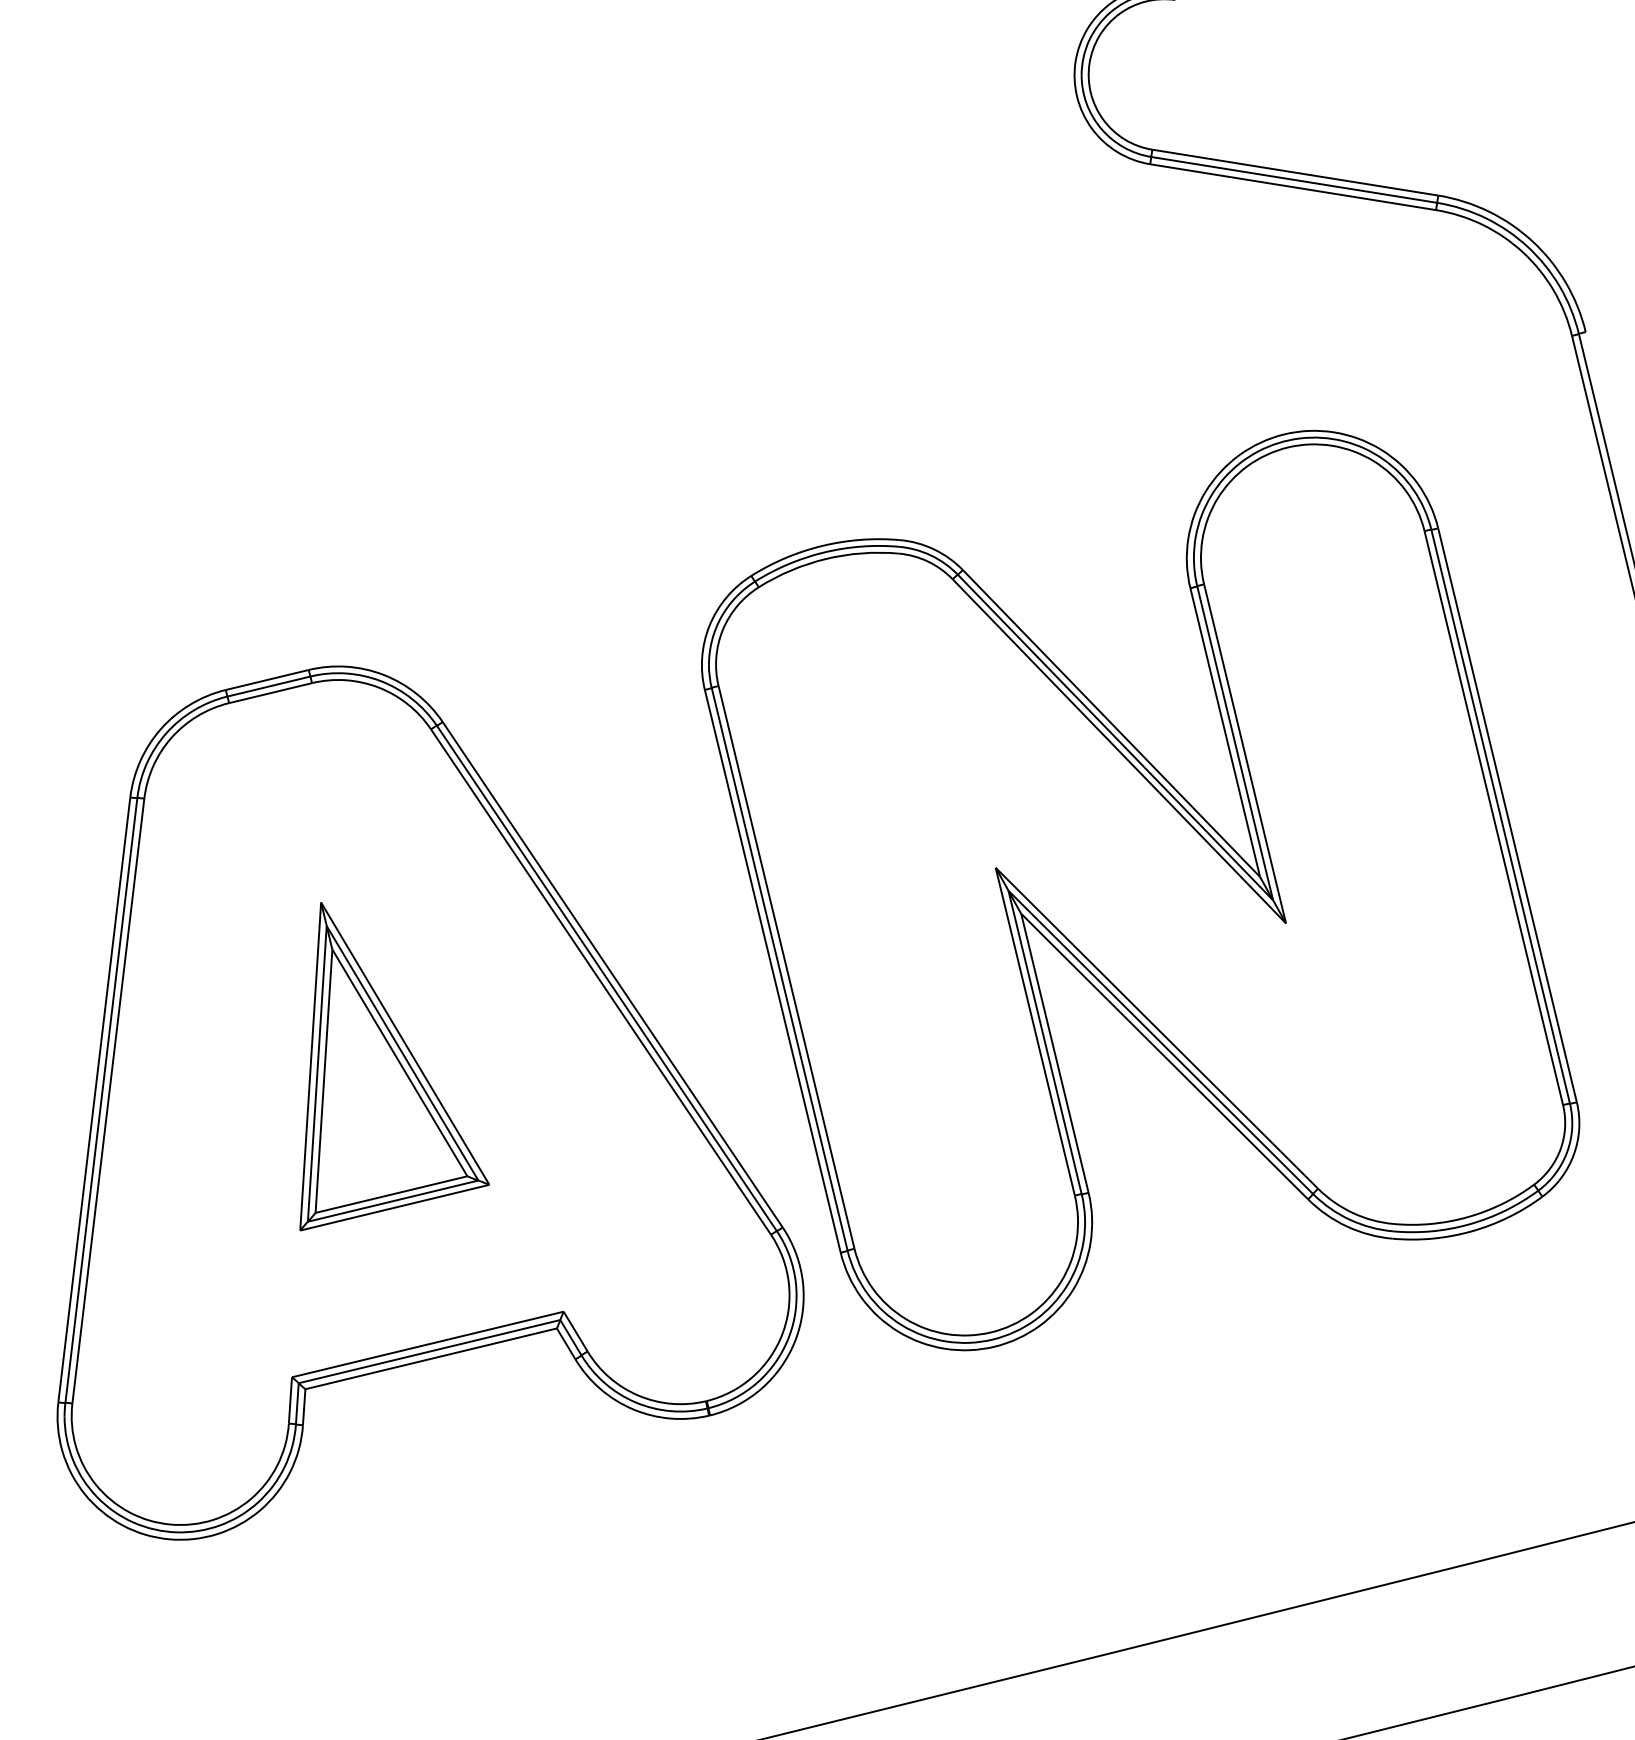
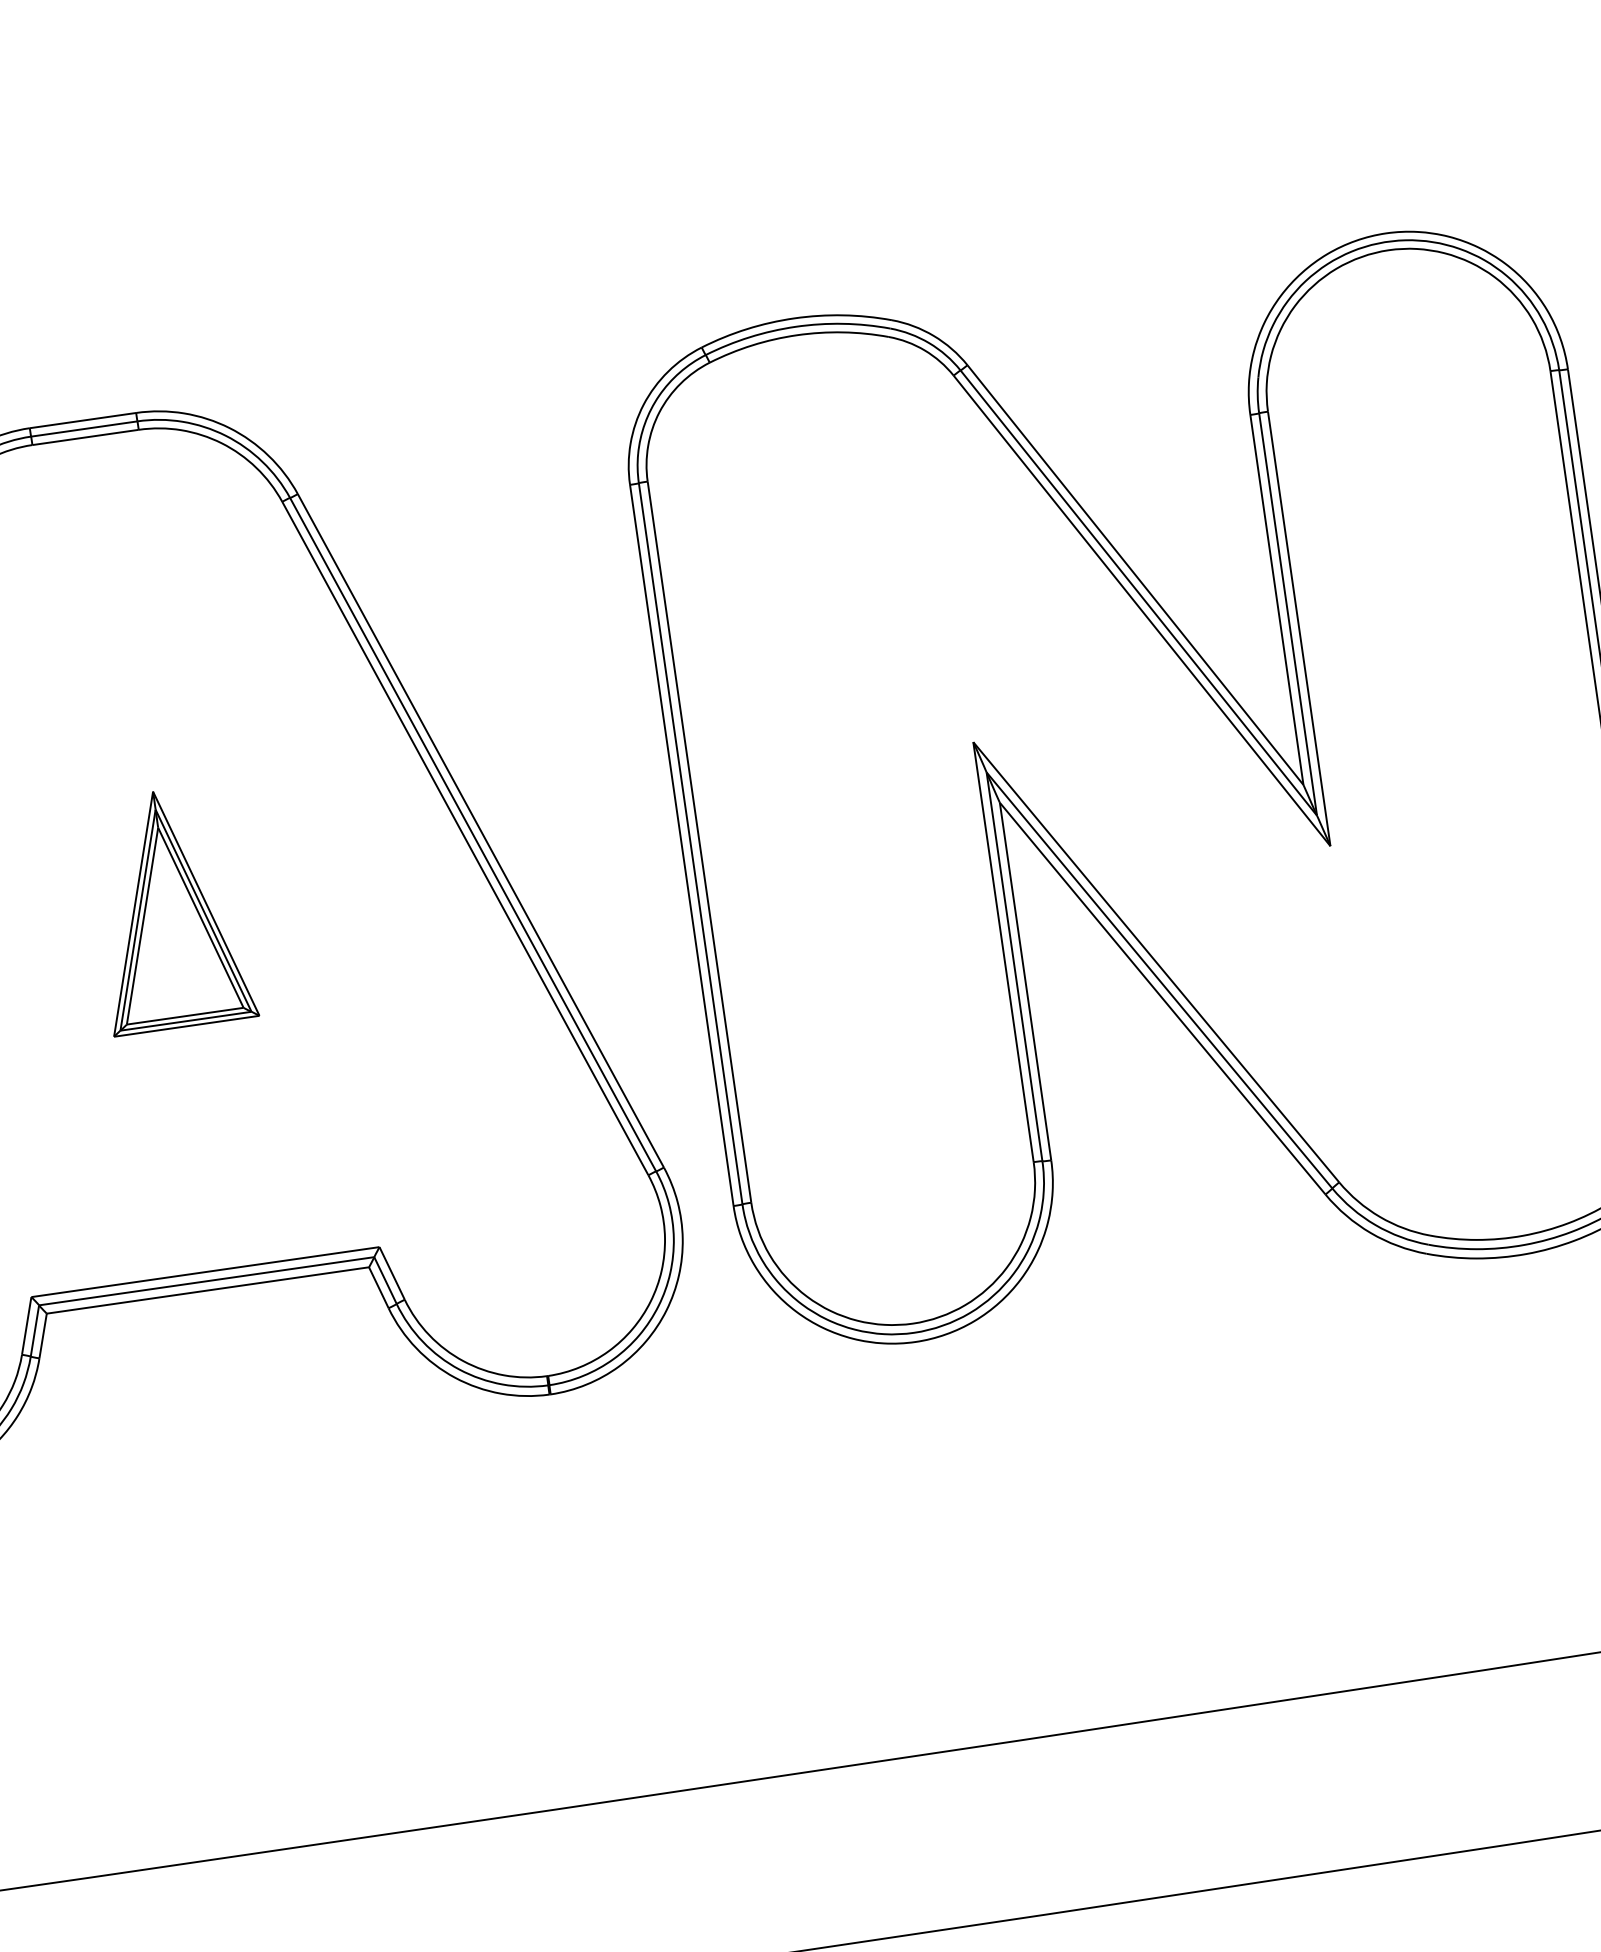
part: (394, 1066) -> (196, 919), size x0.6

